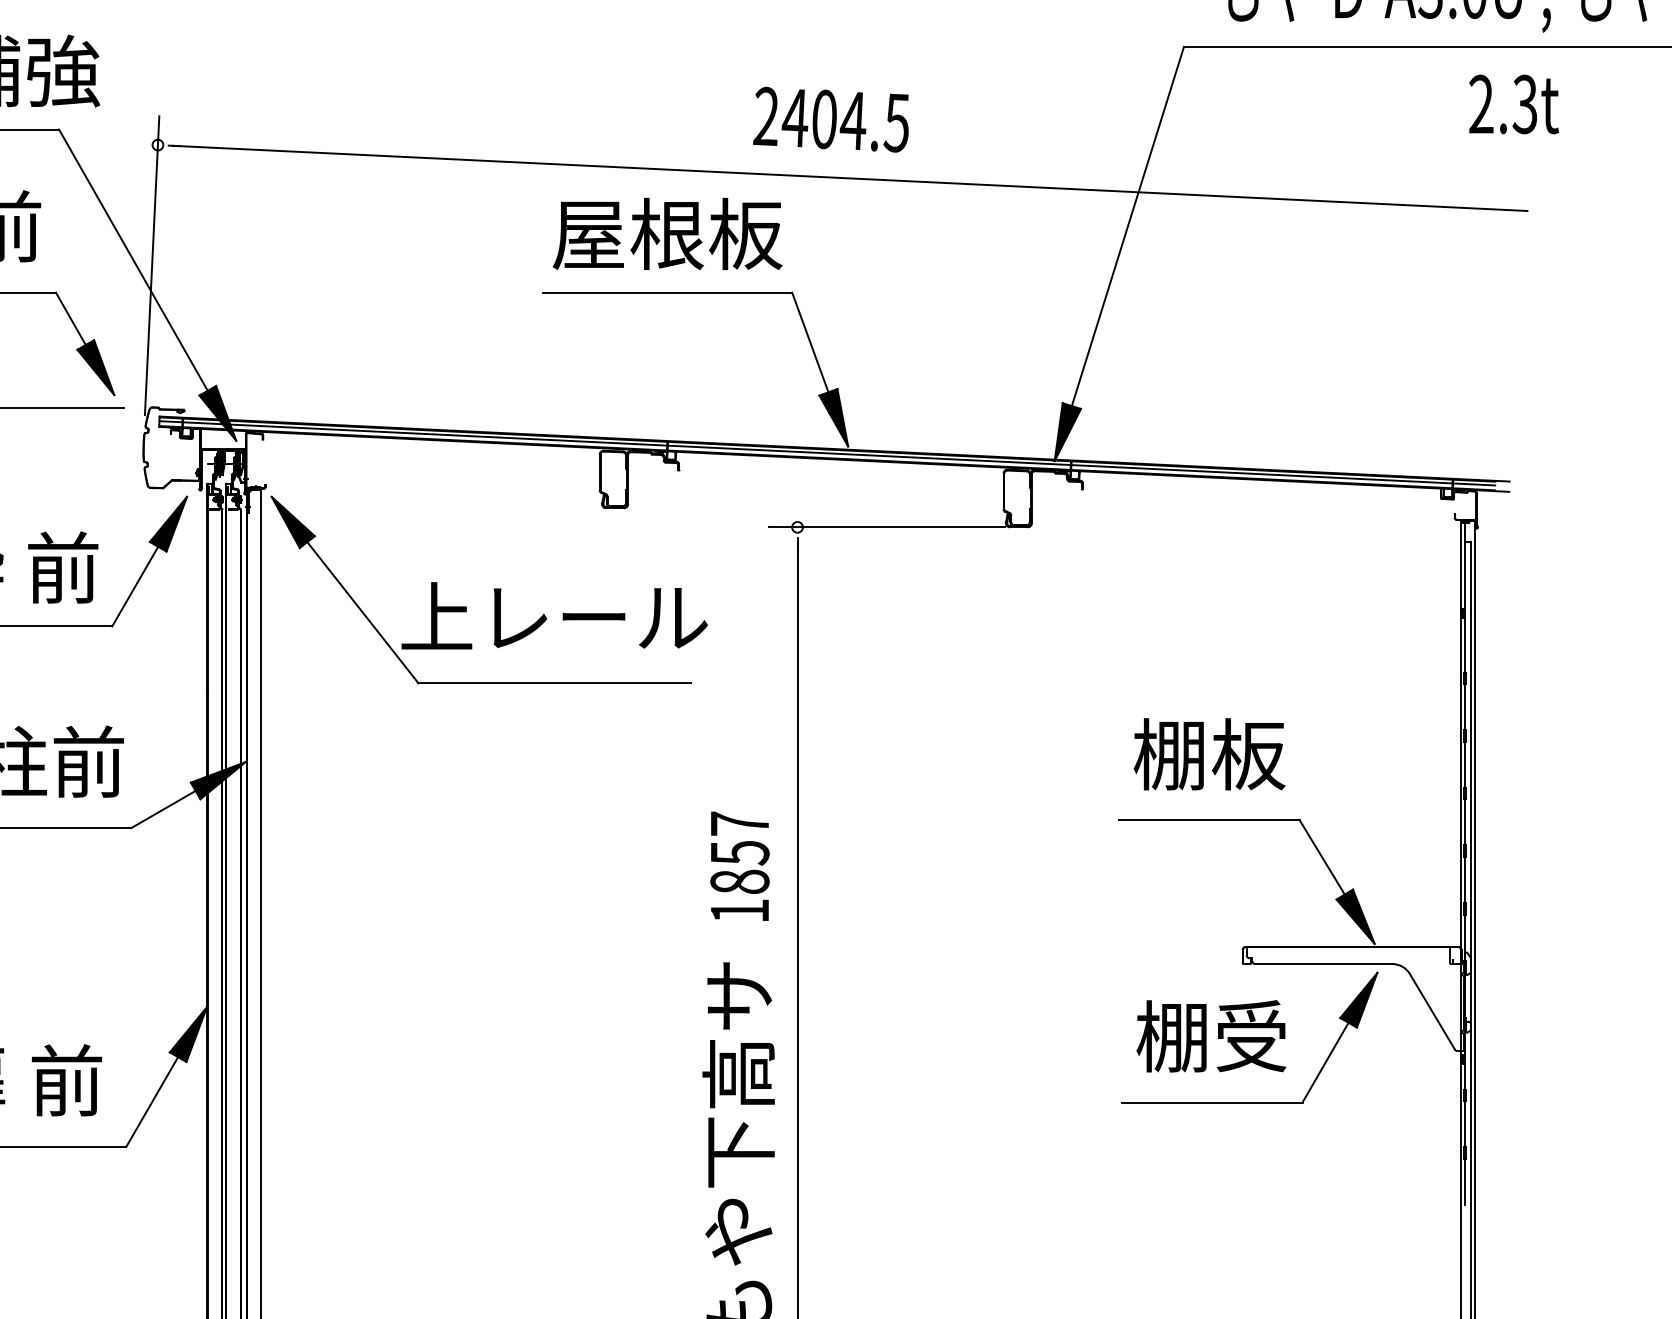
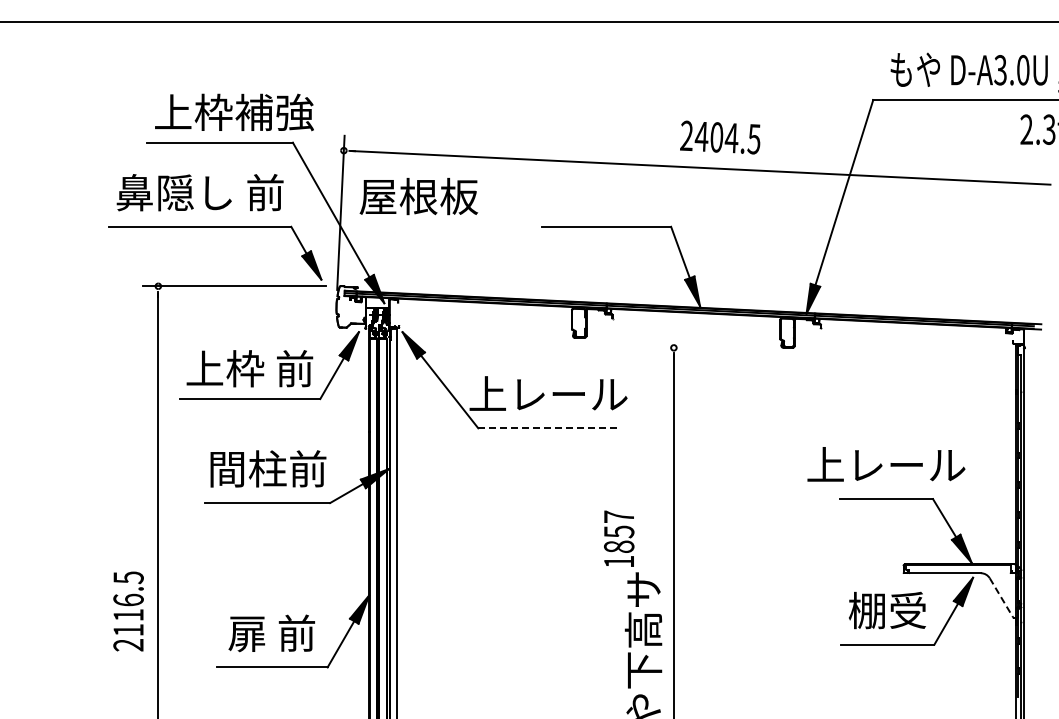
text: (831, 119) -> (720, 137), moved
text: (666, 233) -> (418, 196), moved
line: (885, 526) -> (719, 347), removed
line: (556, 683) -> (549, 428), solid -> dashed
text: (1209, 753) -> (886, 464), 棚板 -> 上レール
text: (740, 865) -> (619, 538), moved
line: (1432, 1011) -> (1001, 597), solid -> dashed

